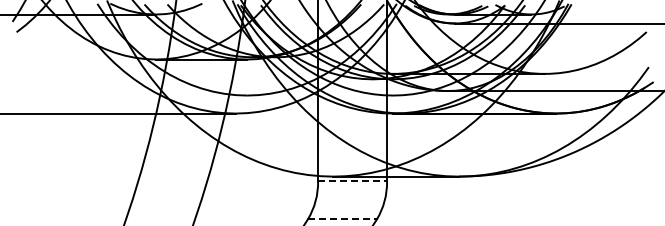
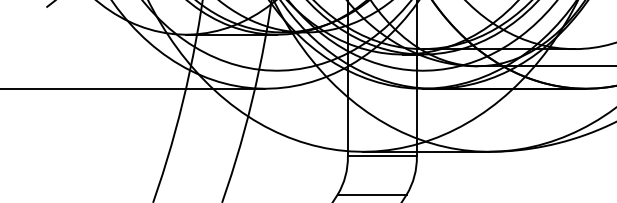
line: (353, 181) -> (383, 156), dashed -> solid
line: (342, 219) -> (372, 194), dashed -> solid

